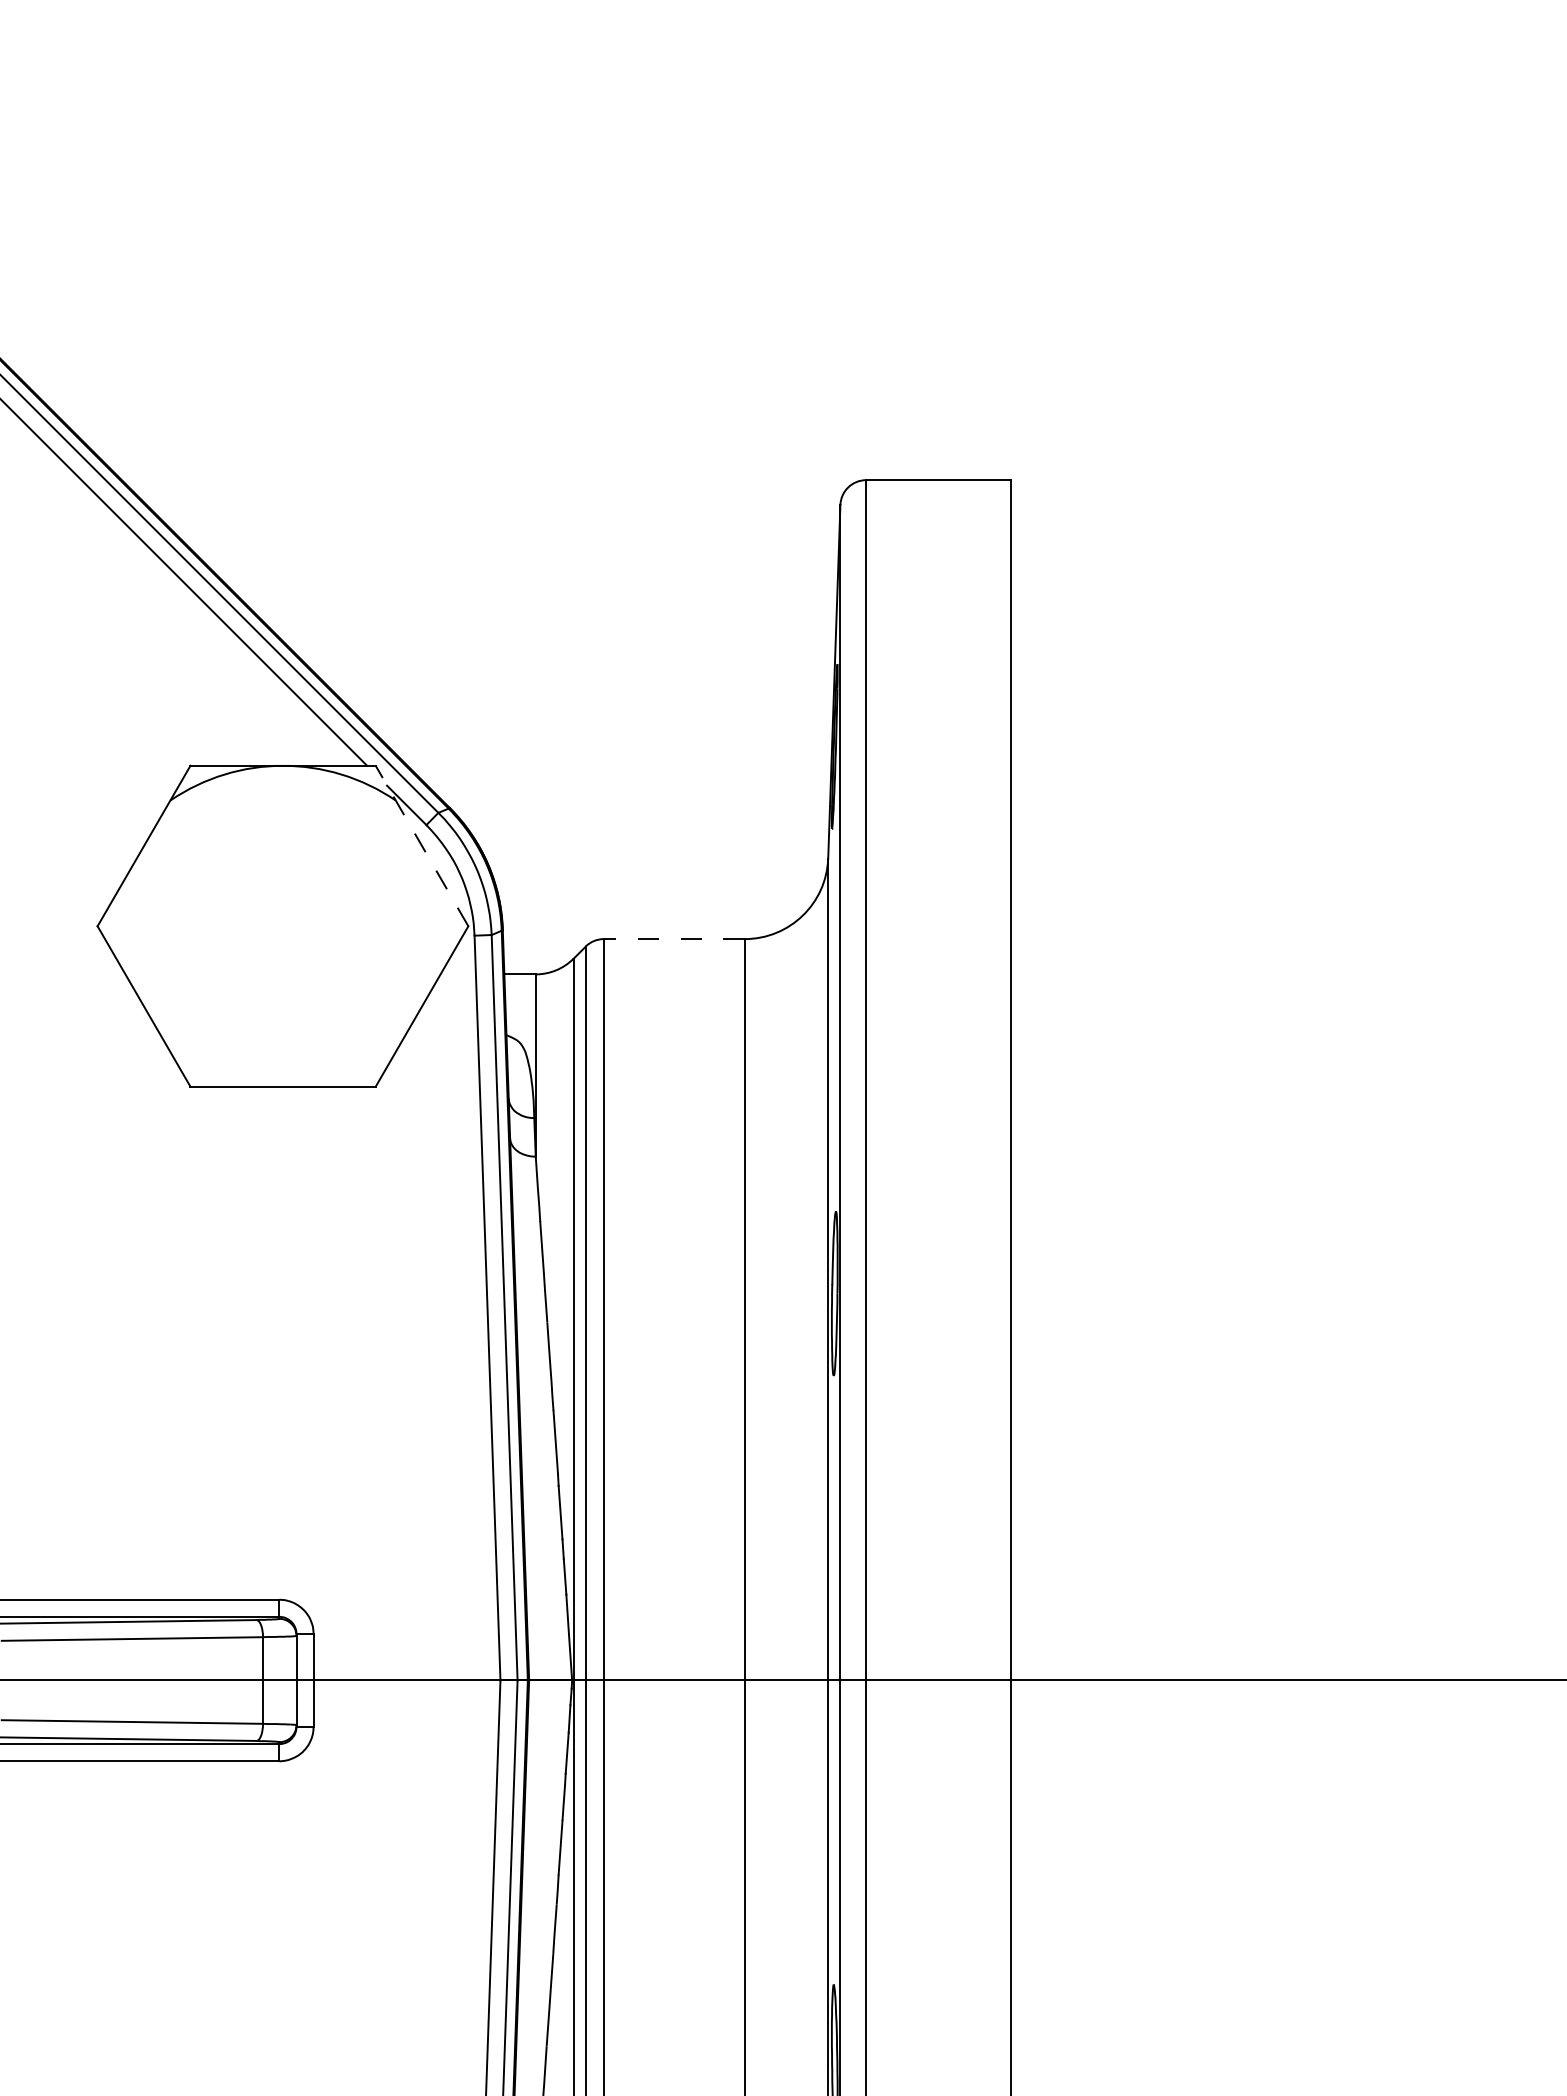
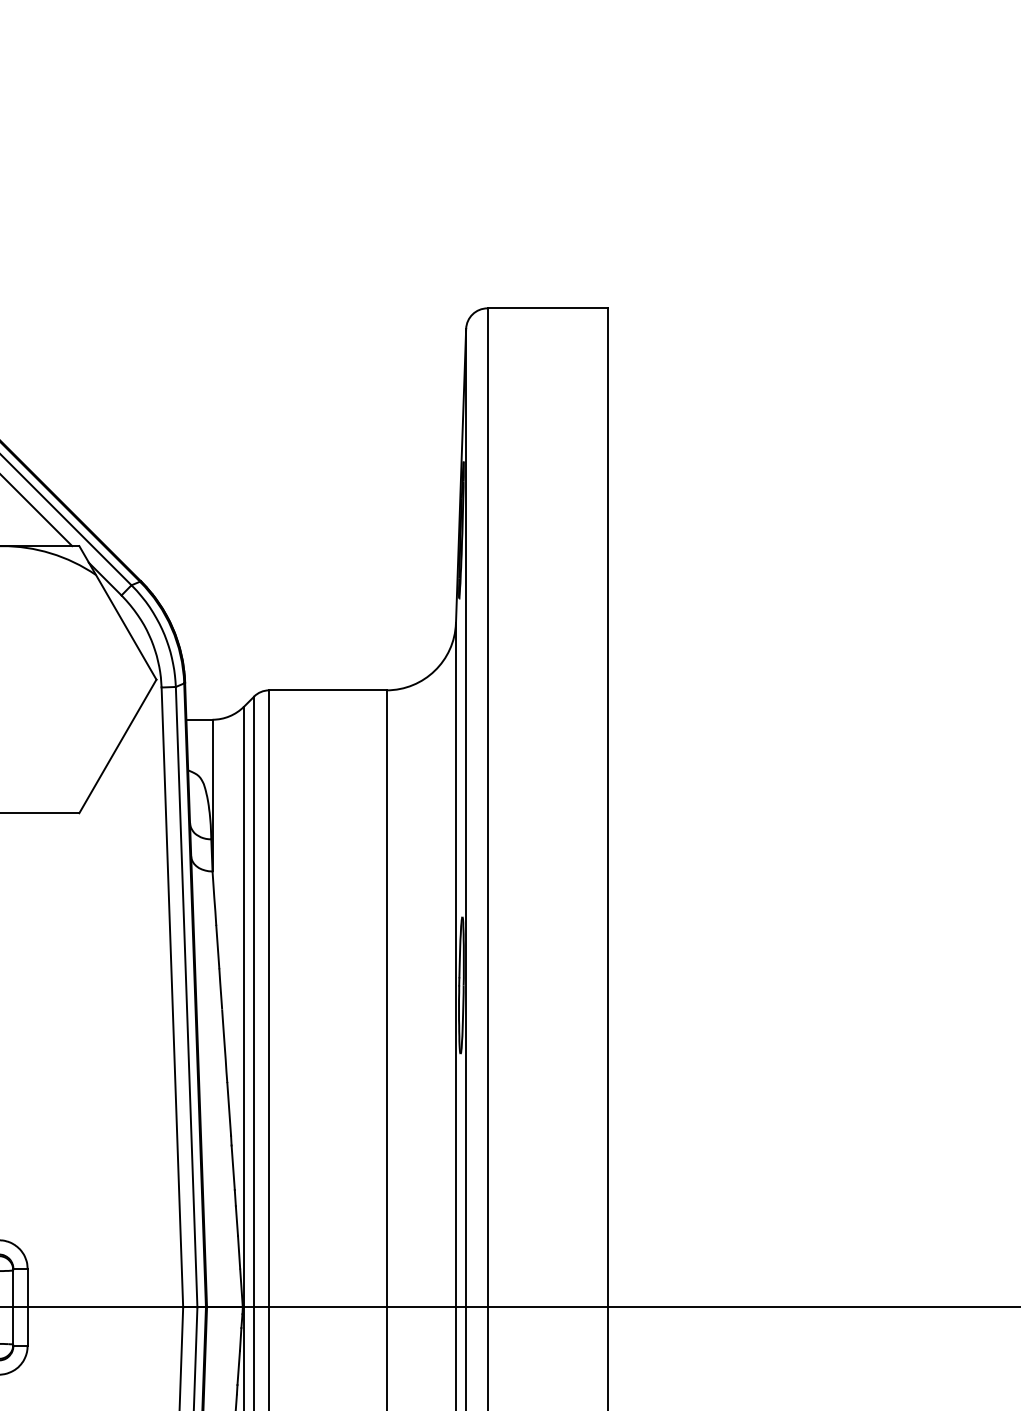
line: (422, 846) -> (118, 613), dashed -> solid
line: (673, 939) -> (327, 690), dashed -> solid

